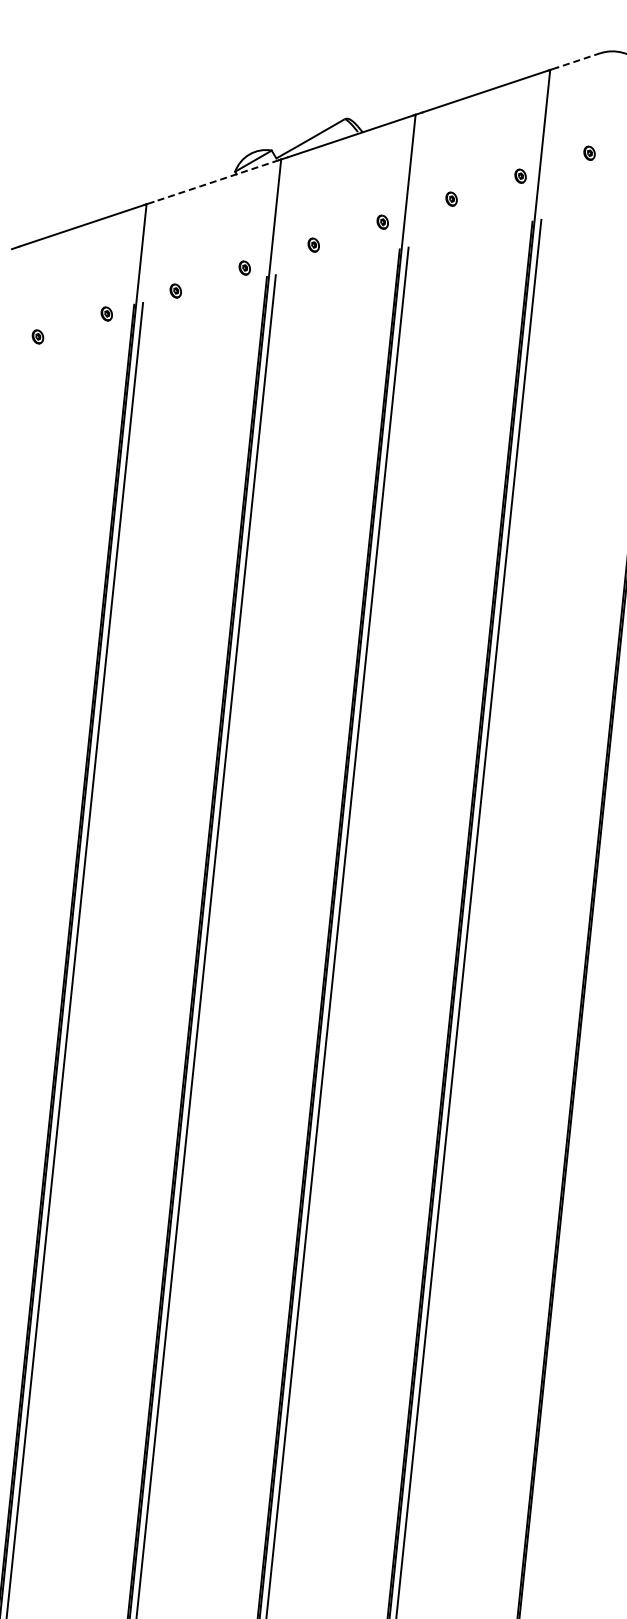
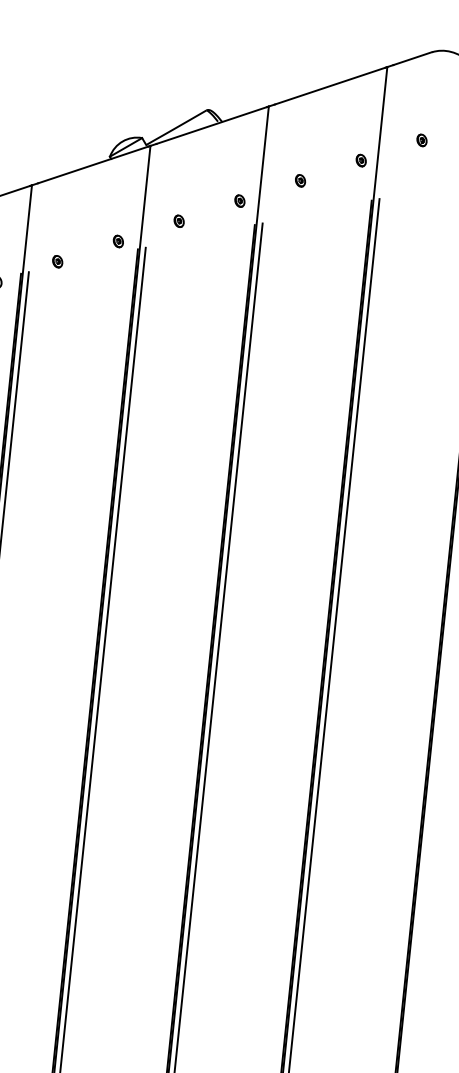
line: (578, 60) -> (412, 58), dashed -> solid
line: (215, 181) -> (92, 165), dashed -> solid

